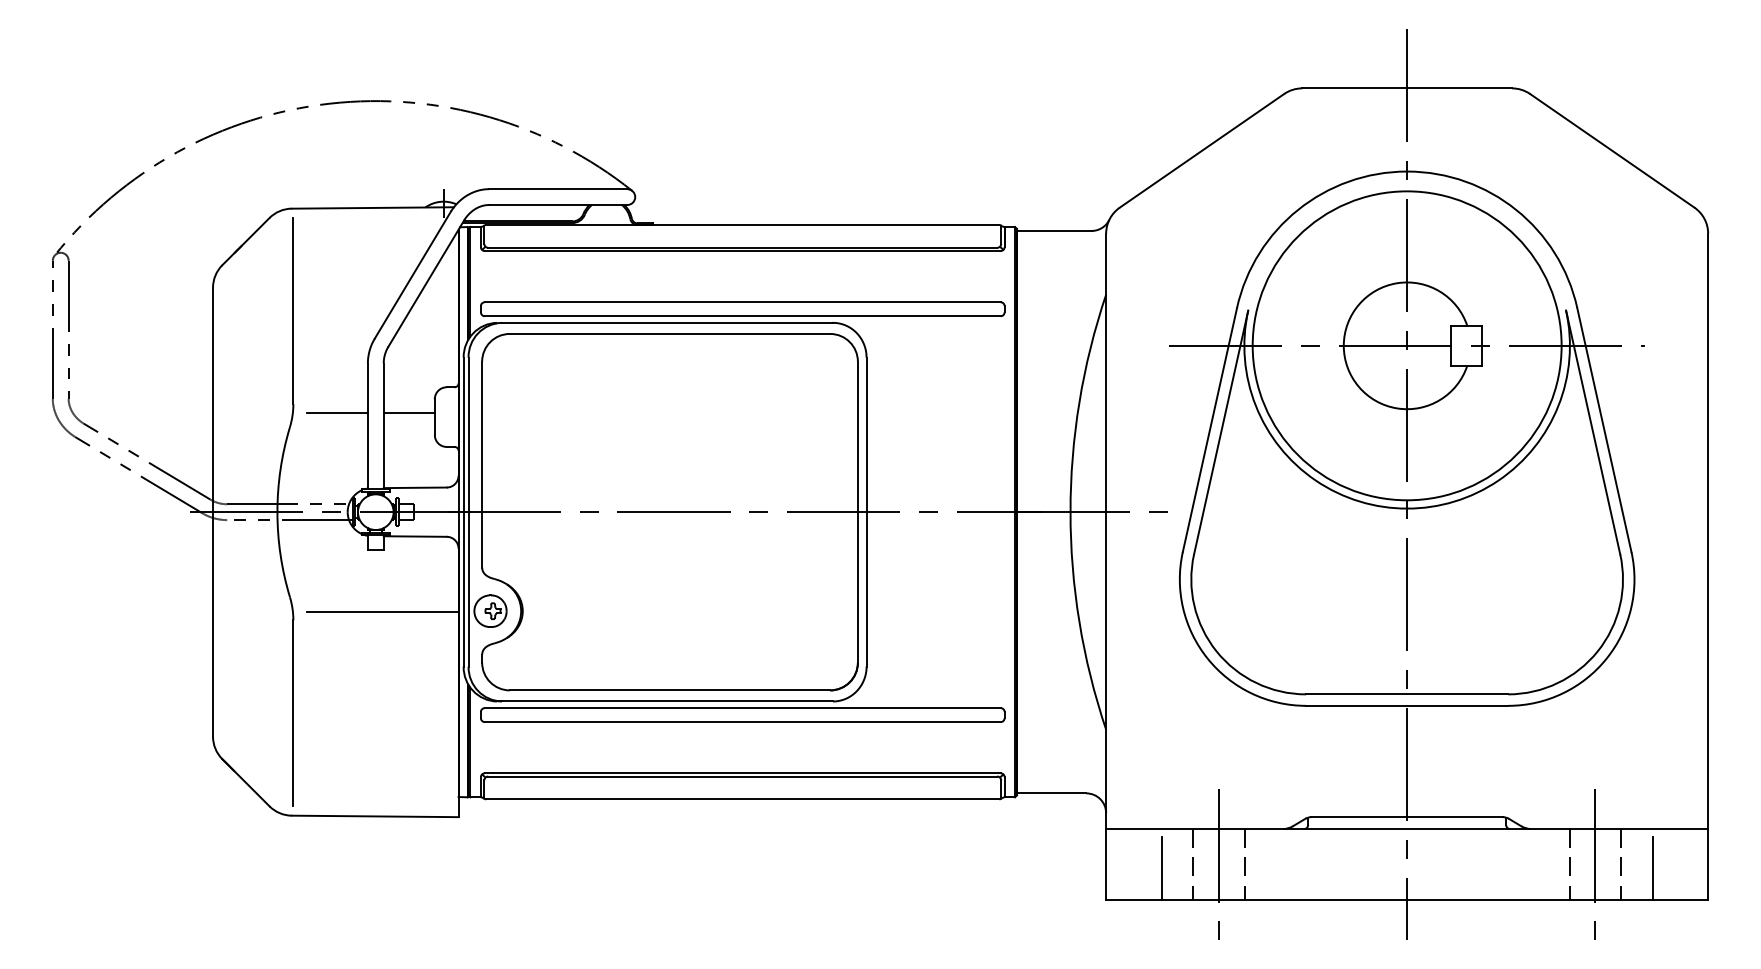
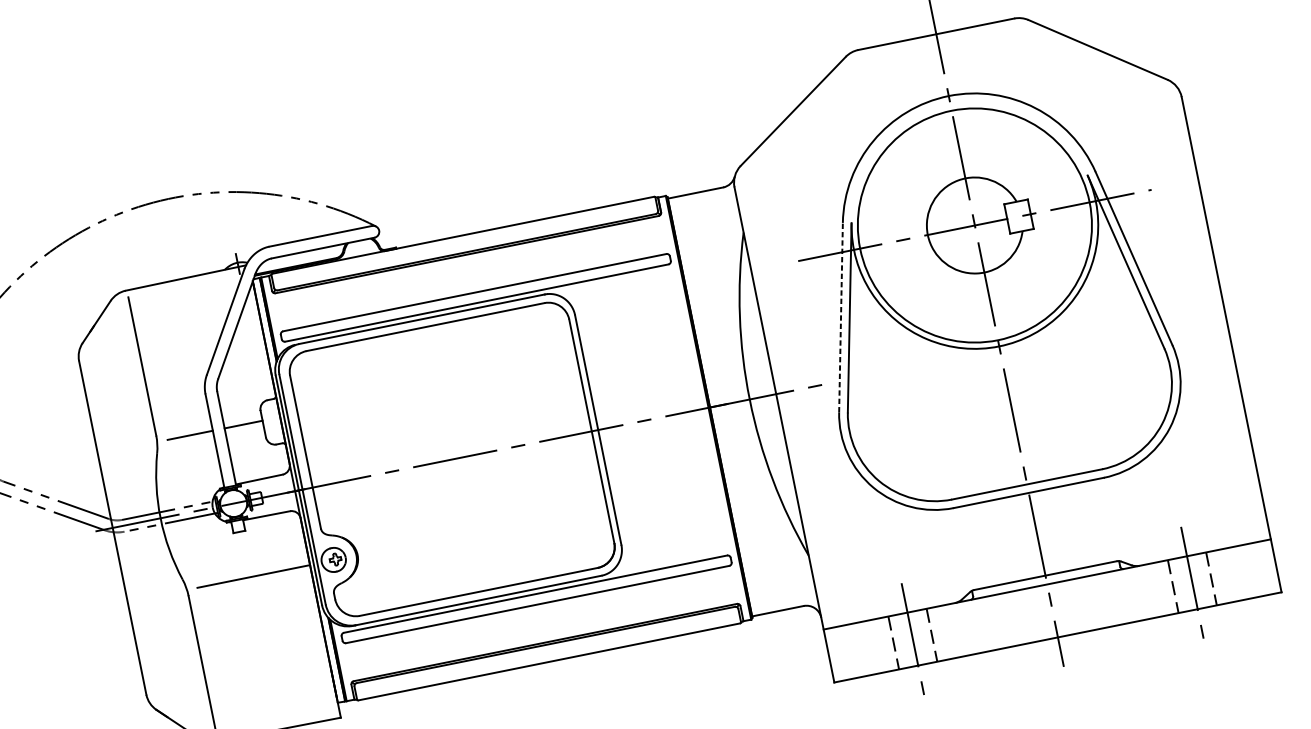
line: (1210, 429) -> (841, 317), solid -> dashed
line: (1161, 868) -> (870, 650), removed
line: (1652, 868) -> (1235, 577), removed

